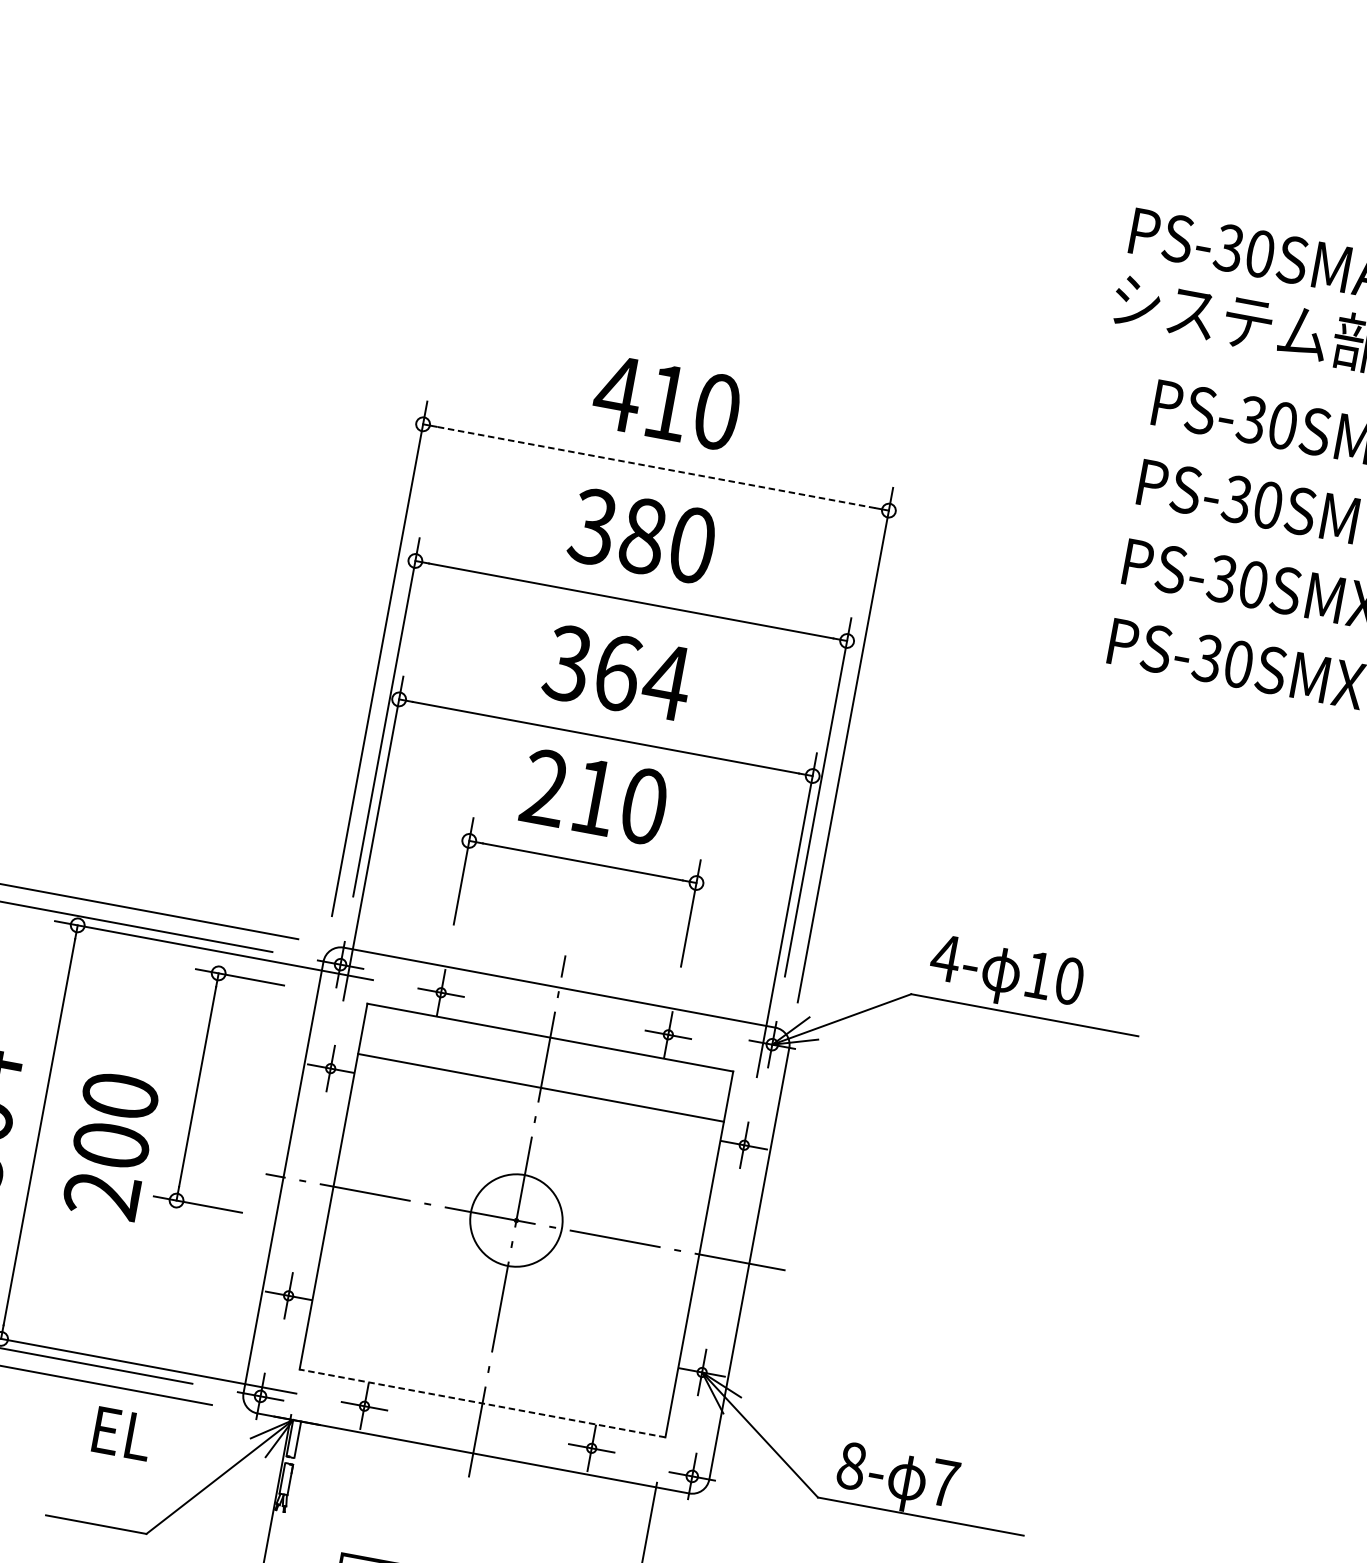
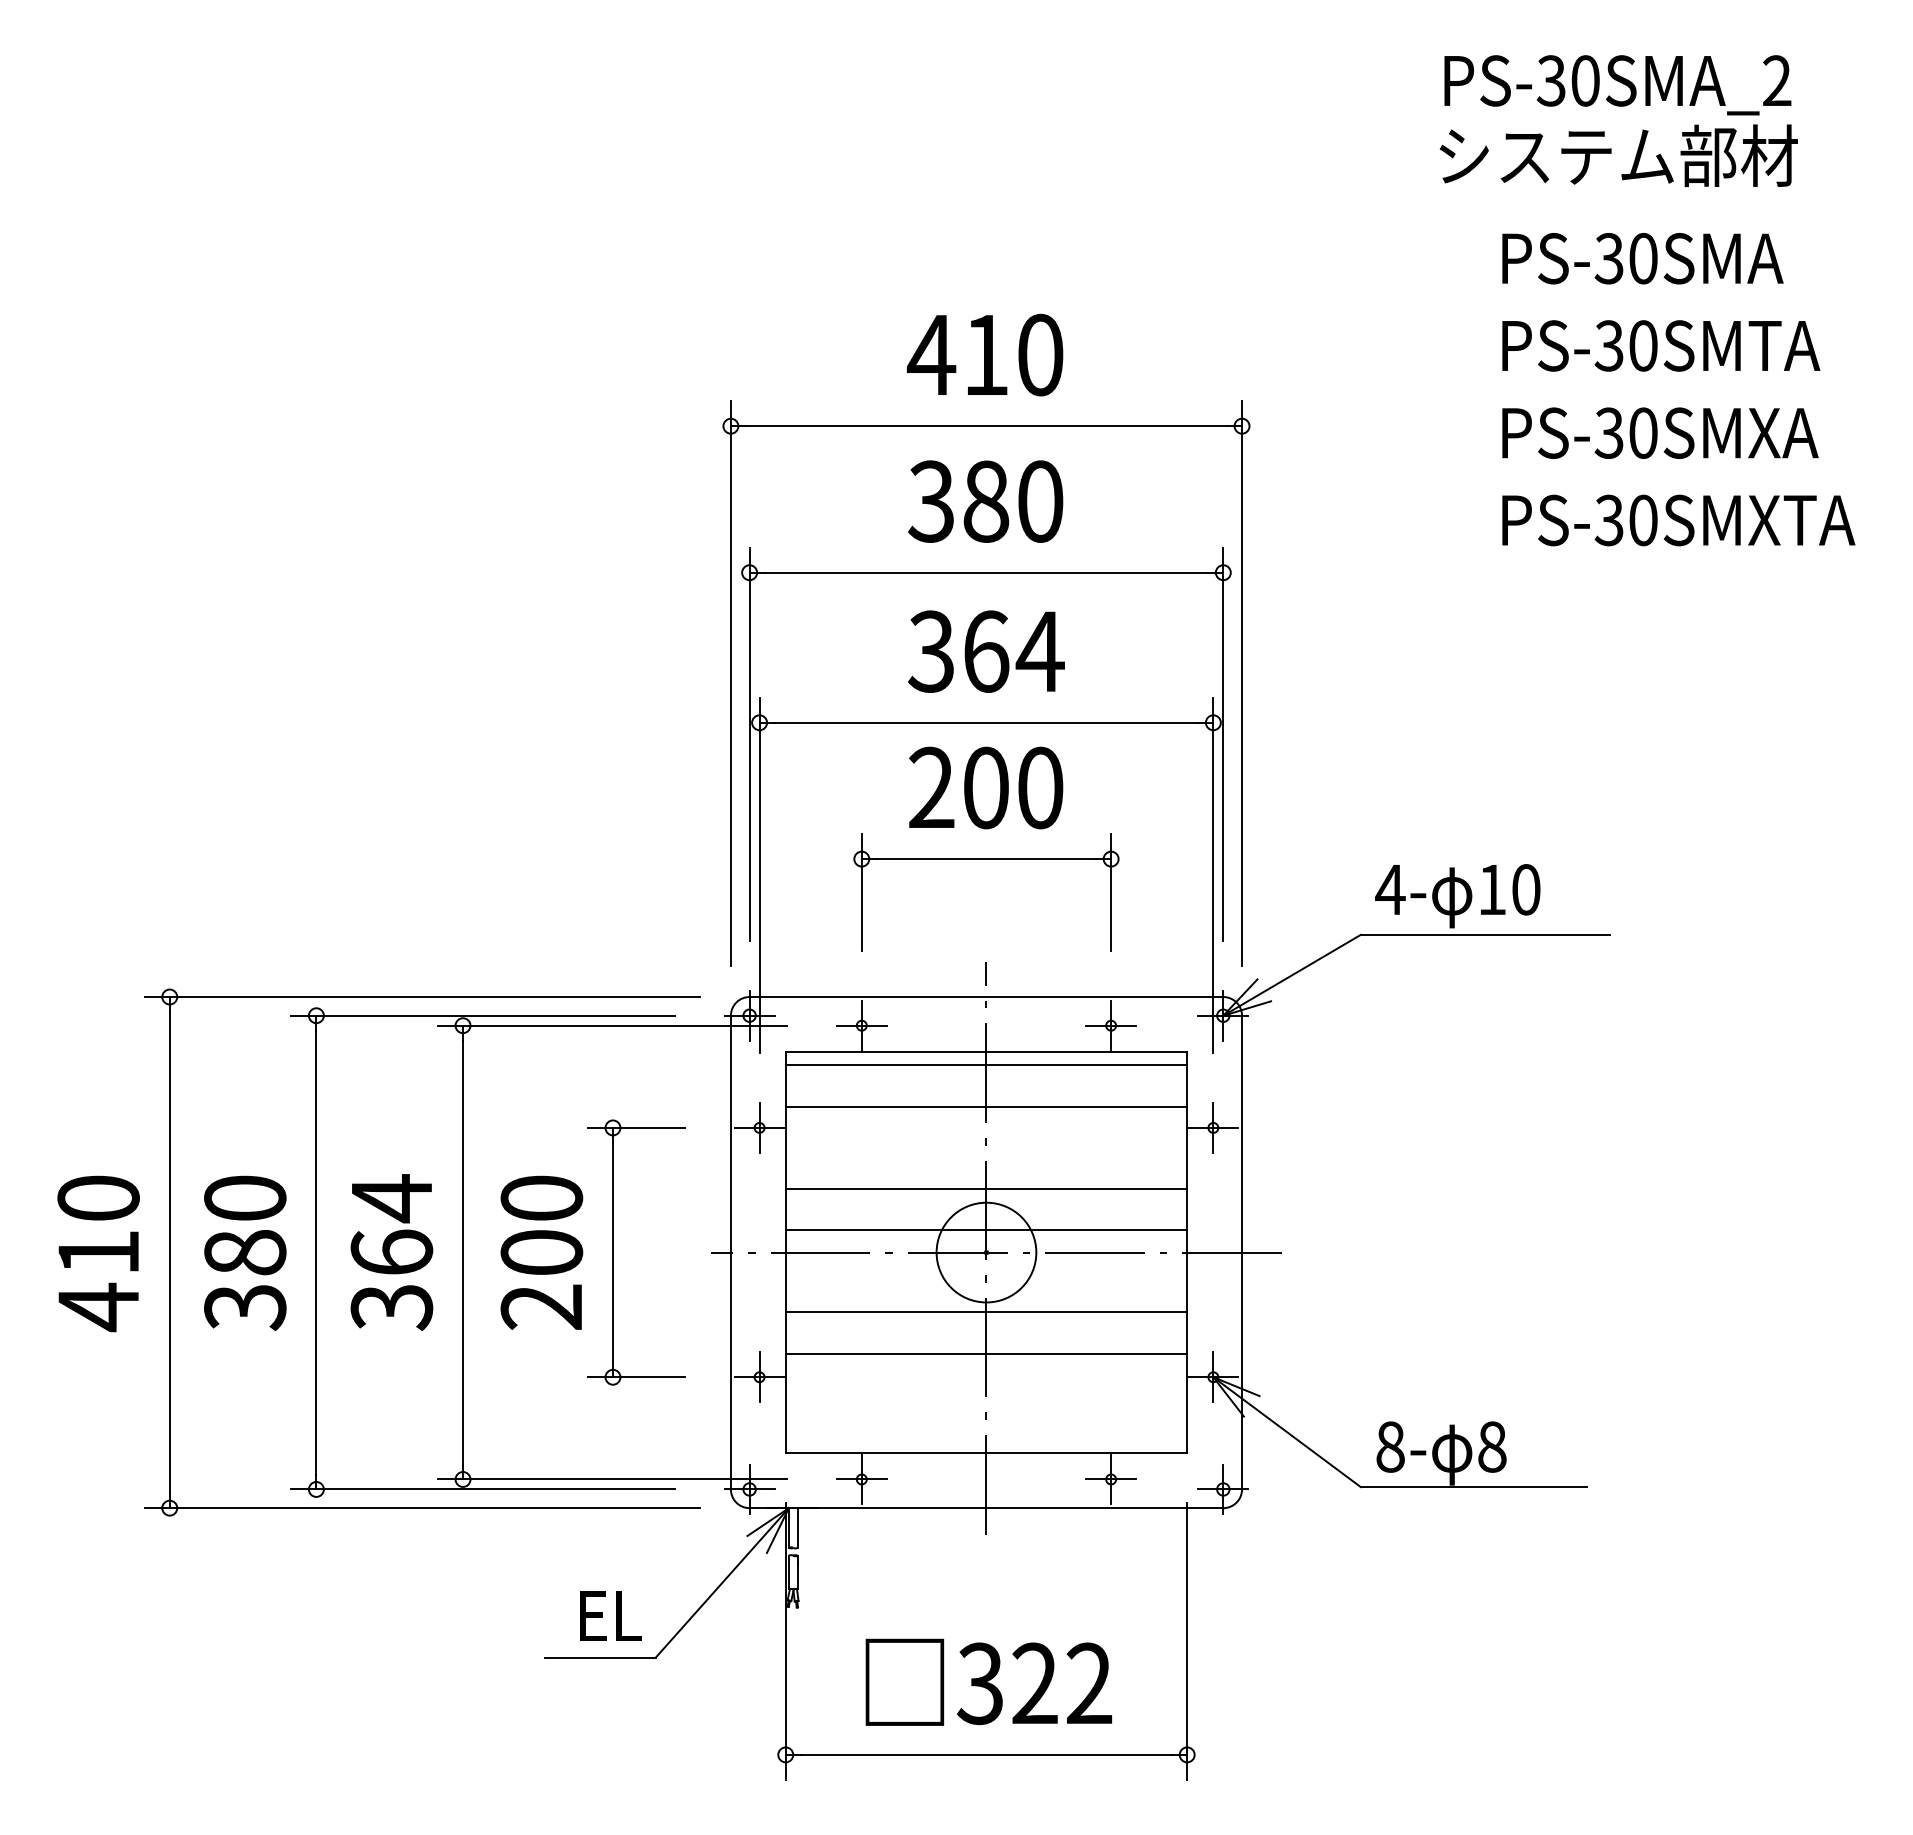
line: (655, 467) -> (986, 426), dashed -> solid
text: (595, 796) -> (986, 787), 210 -> 200
line: (548, 1050) -> (986, 1065), added
part: (198, 1086) -> (613, 1252), moved
line: (527, 1162) -> (986, 1188), added
line: (520, 1200) -> (986, 1230), added
line: (506, 1275) -> (986, 1312), added
line: (499, 1312) -> (986, 1353), added
line: (482, 1403) -> (986, 1453), dashed -> solid
text: (122, 1433) -> (610, 1615), moved
text: (944, 1482) -> (1492, 1446), 7 -> 8

